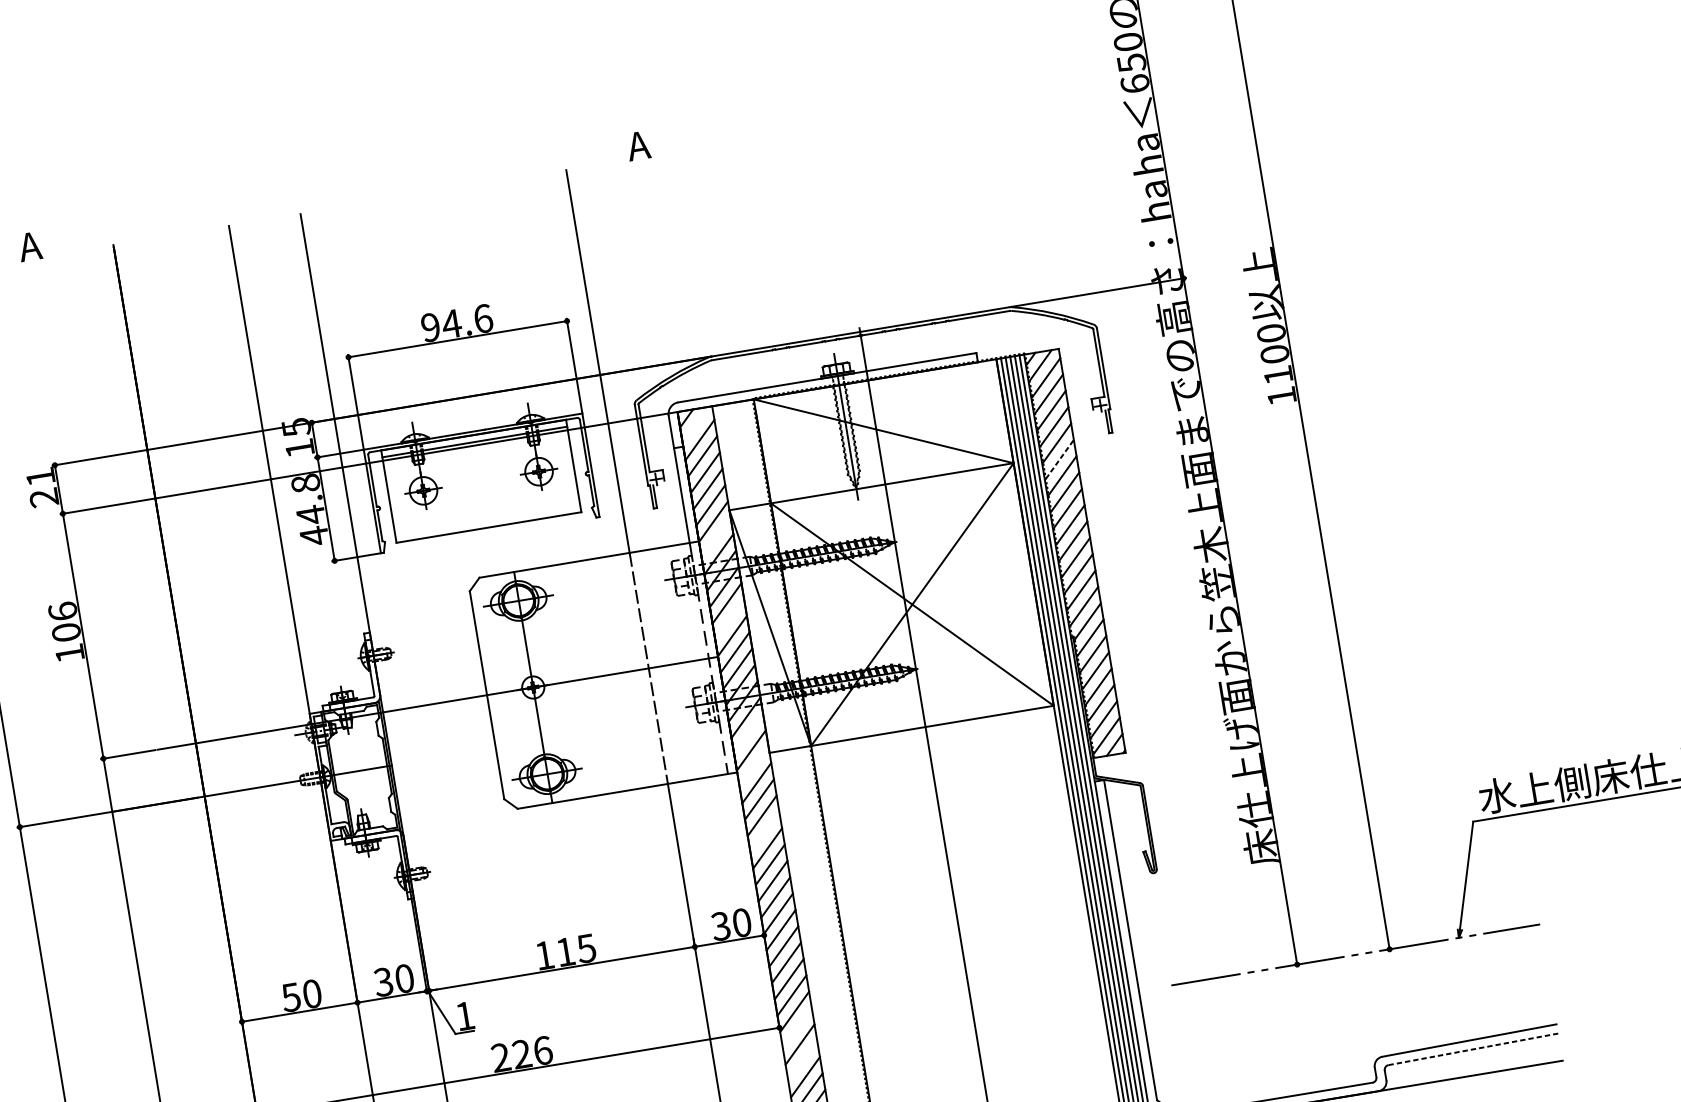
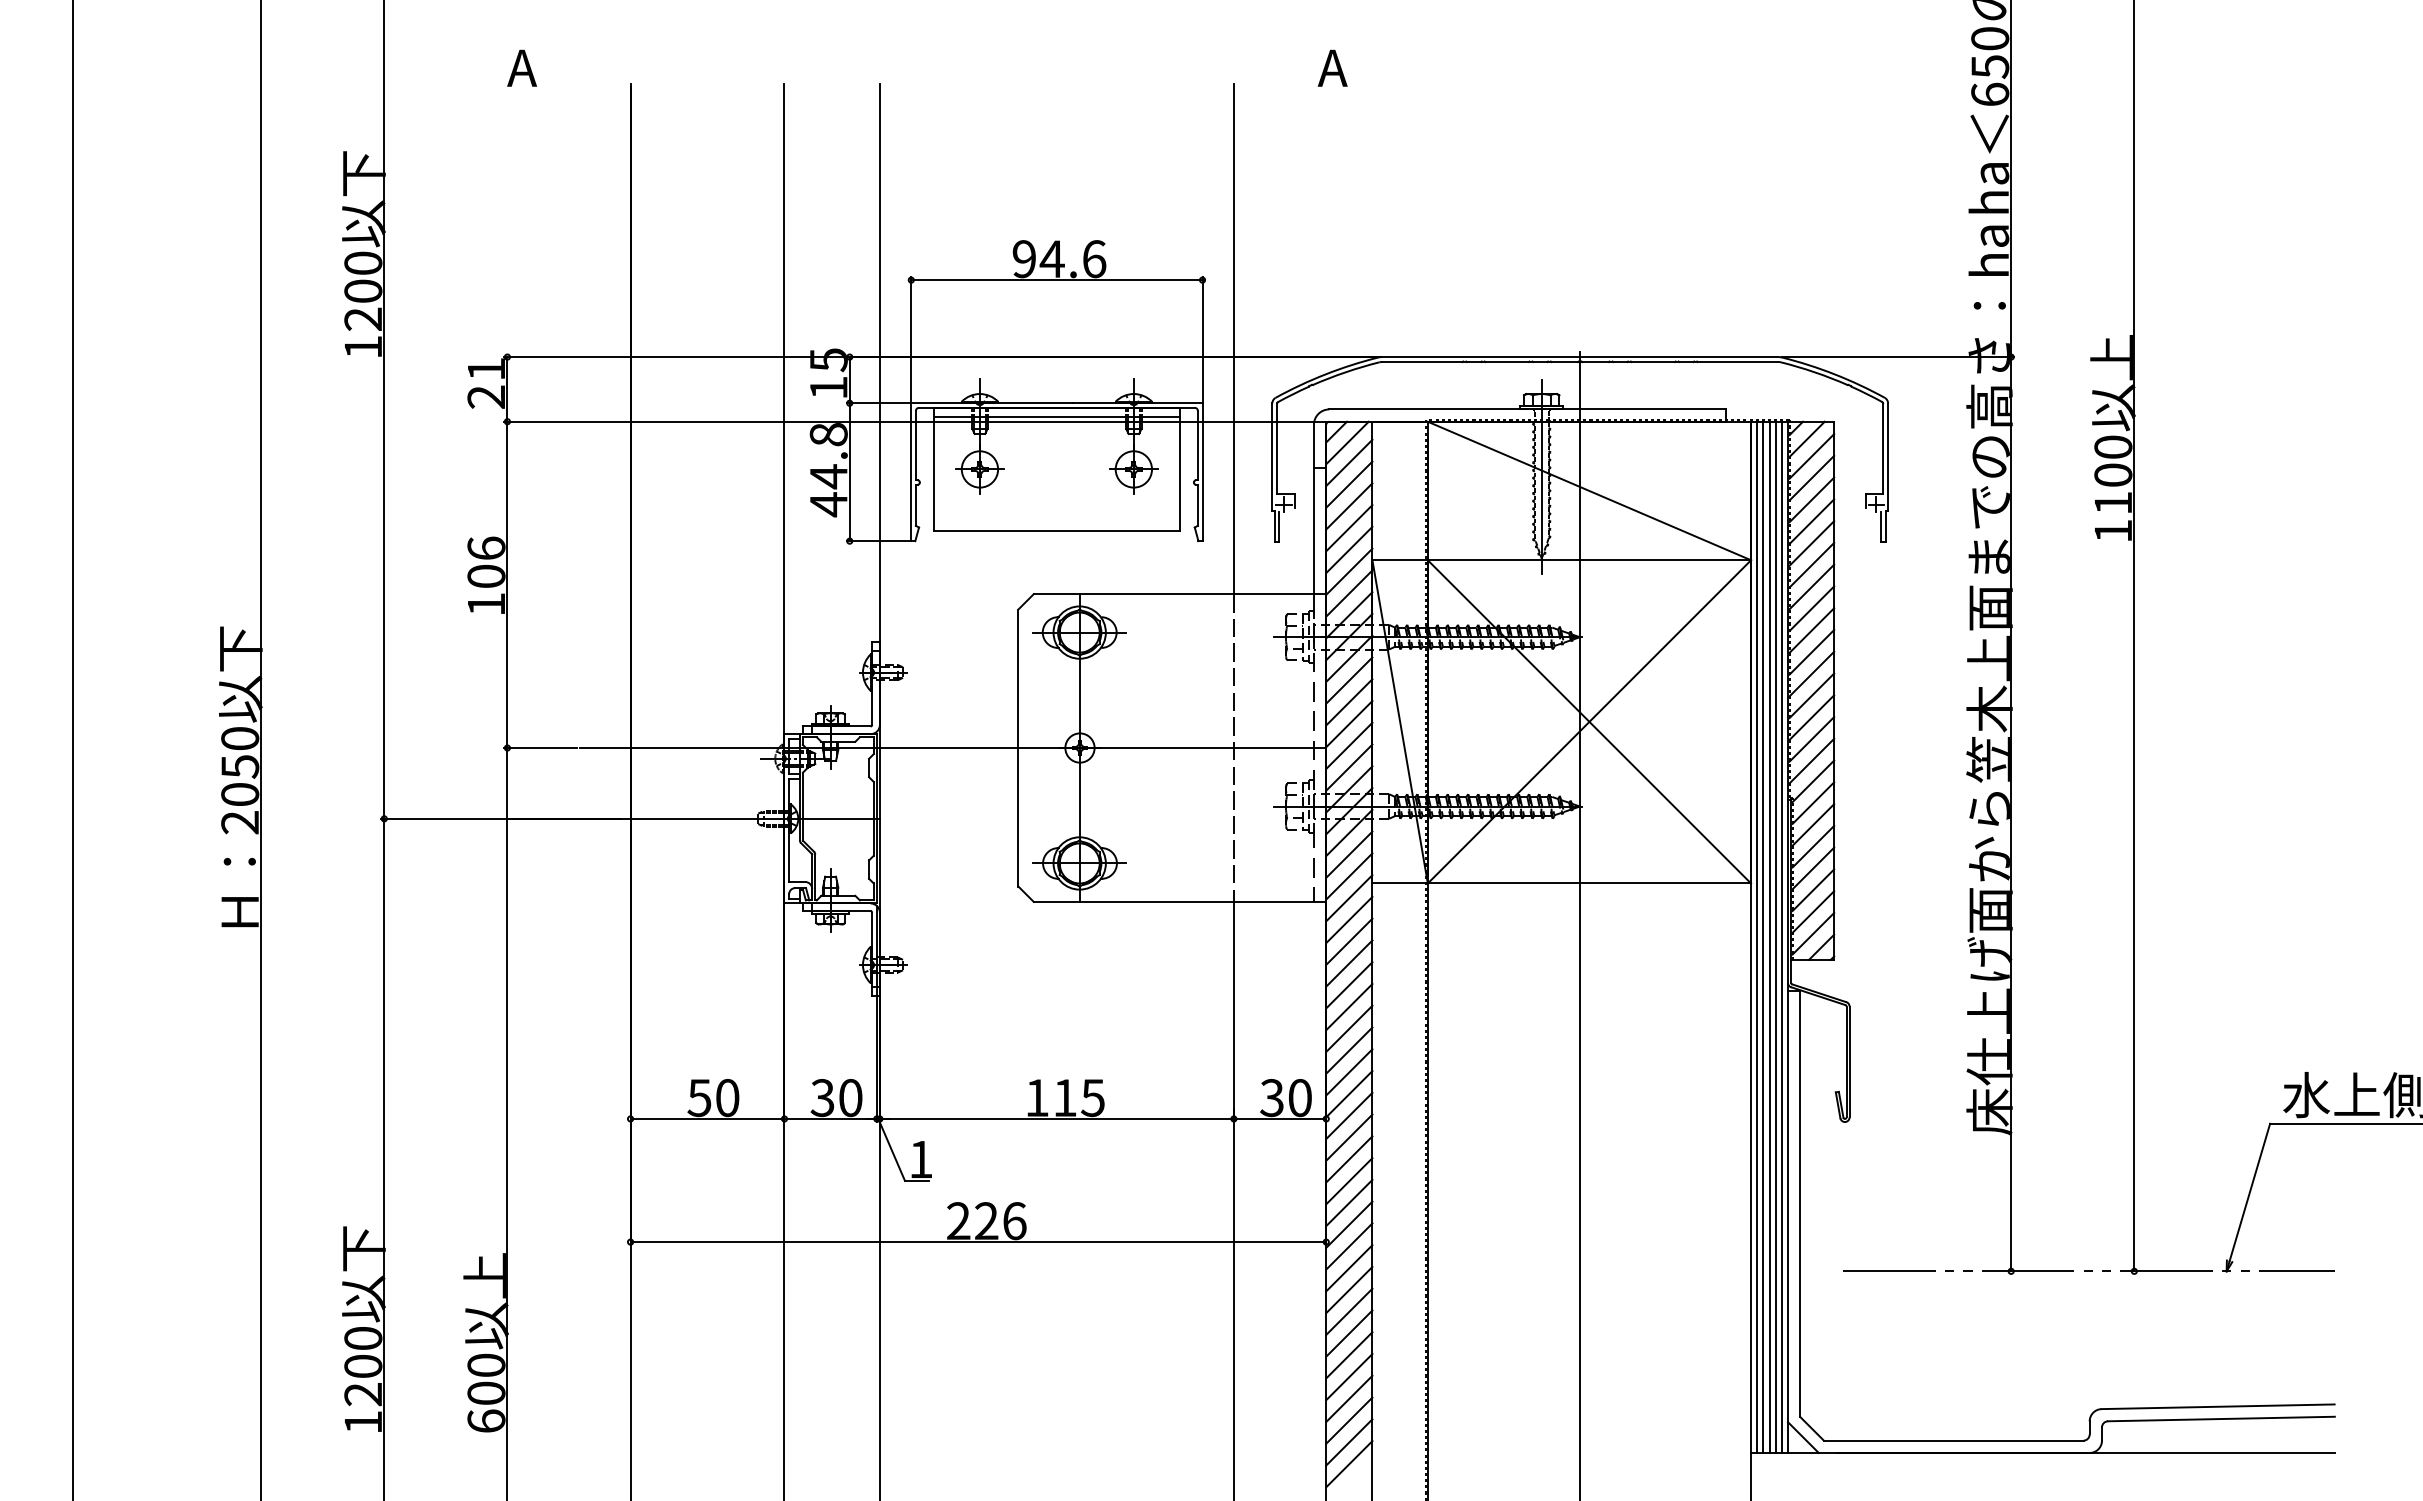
line: (696, 424) -> (1347, 442), added
line: (1059, 459) -> (1811, 565), dashed -> solid
line: (716, 538) -> (1349, 593), added
line: (729, 619) -> (1349, 702), added
line: (748, 733) -> (1349, 854), added
line: (754, 766) -> (1349, 898), added
line: (765, 832) -> (1349, 985), added
line: (797, 1028) -> (1349, 1246), added
line: (1473, 1049) -> (2221, 1419), dashed -> solid
line: (802, 1060) -> (1349, 1289), added

